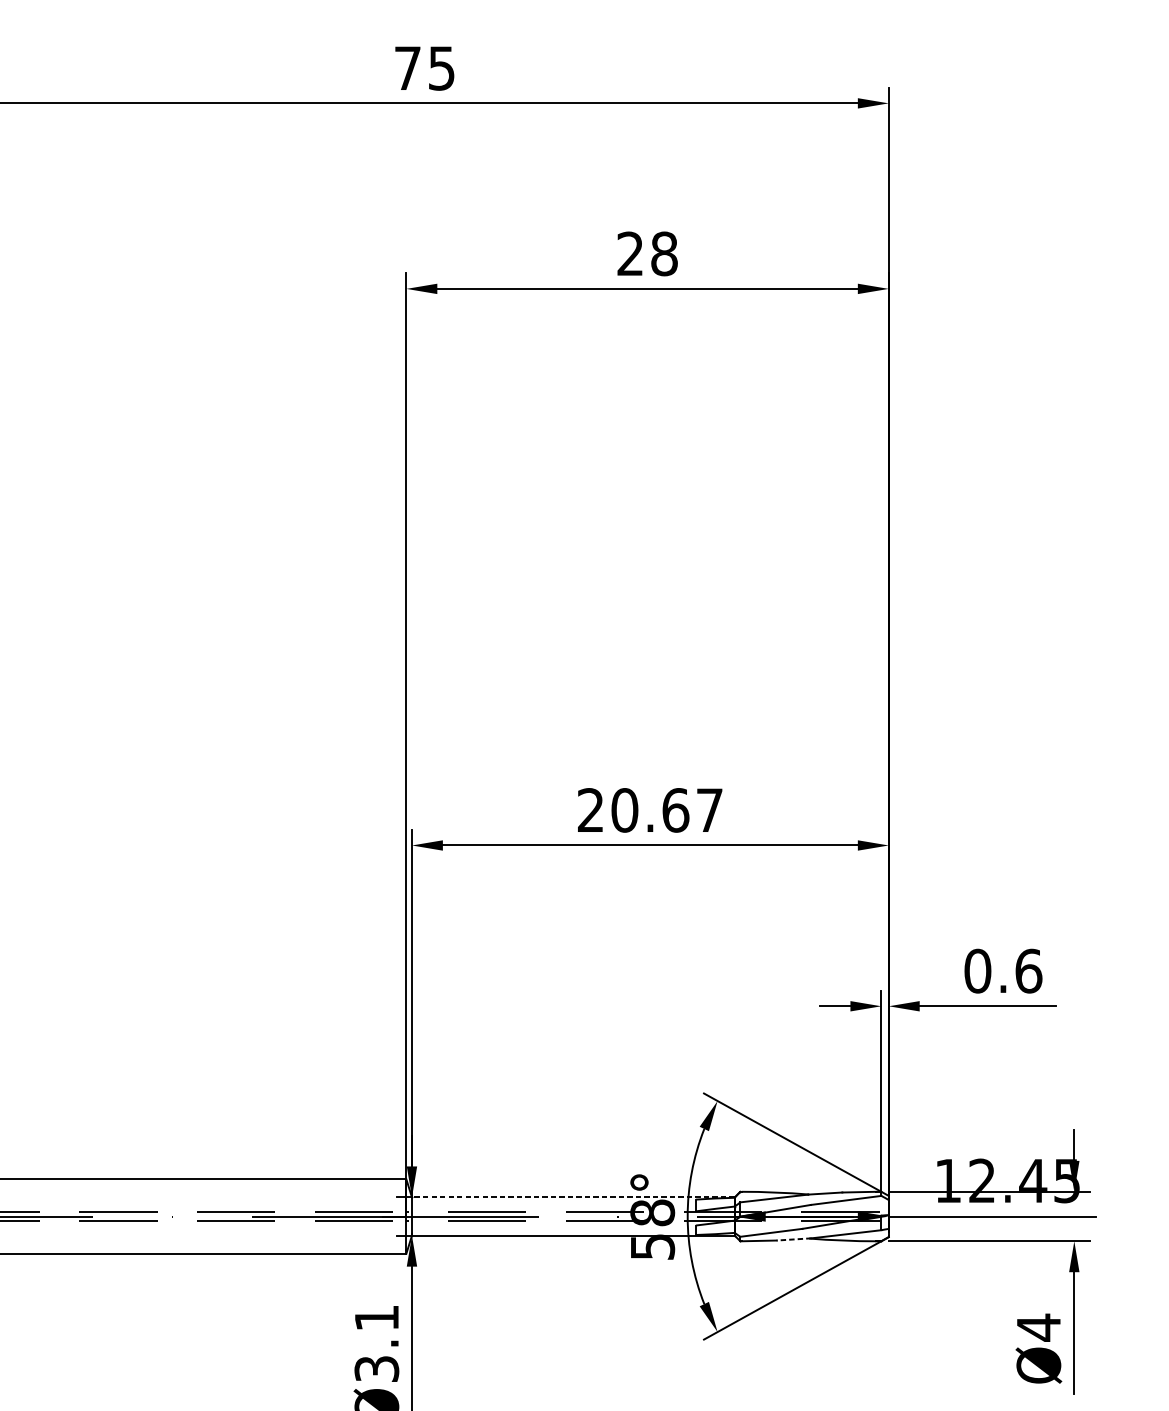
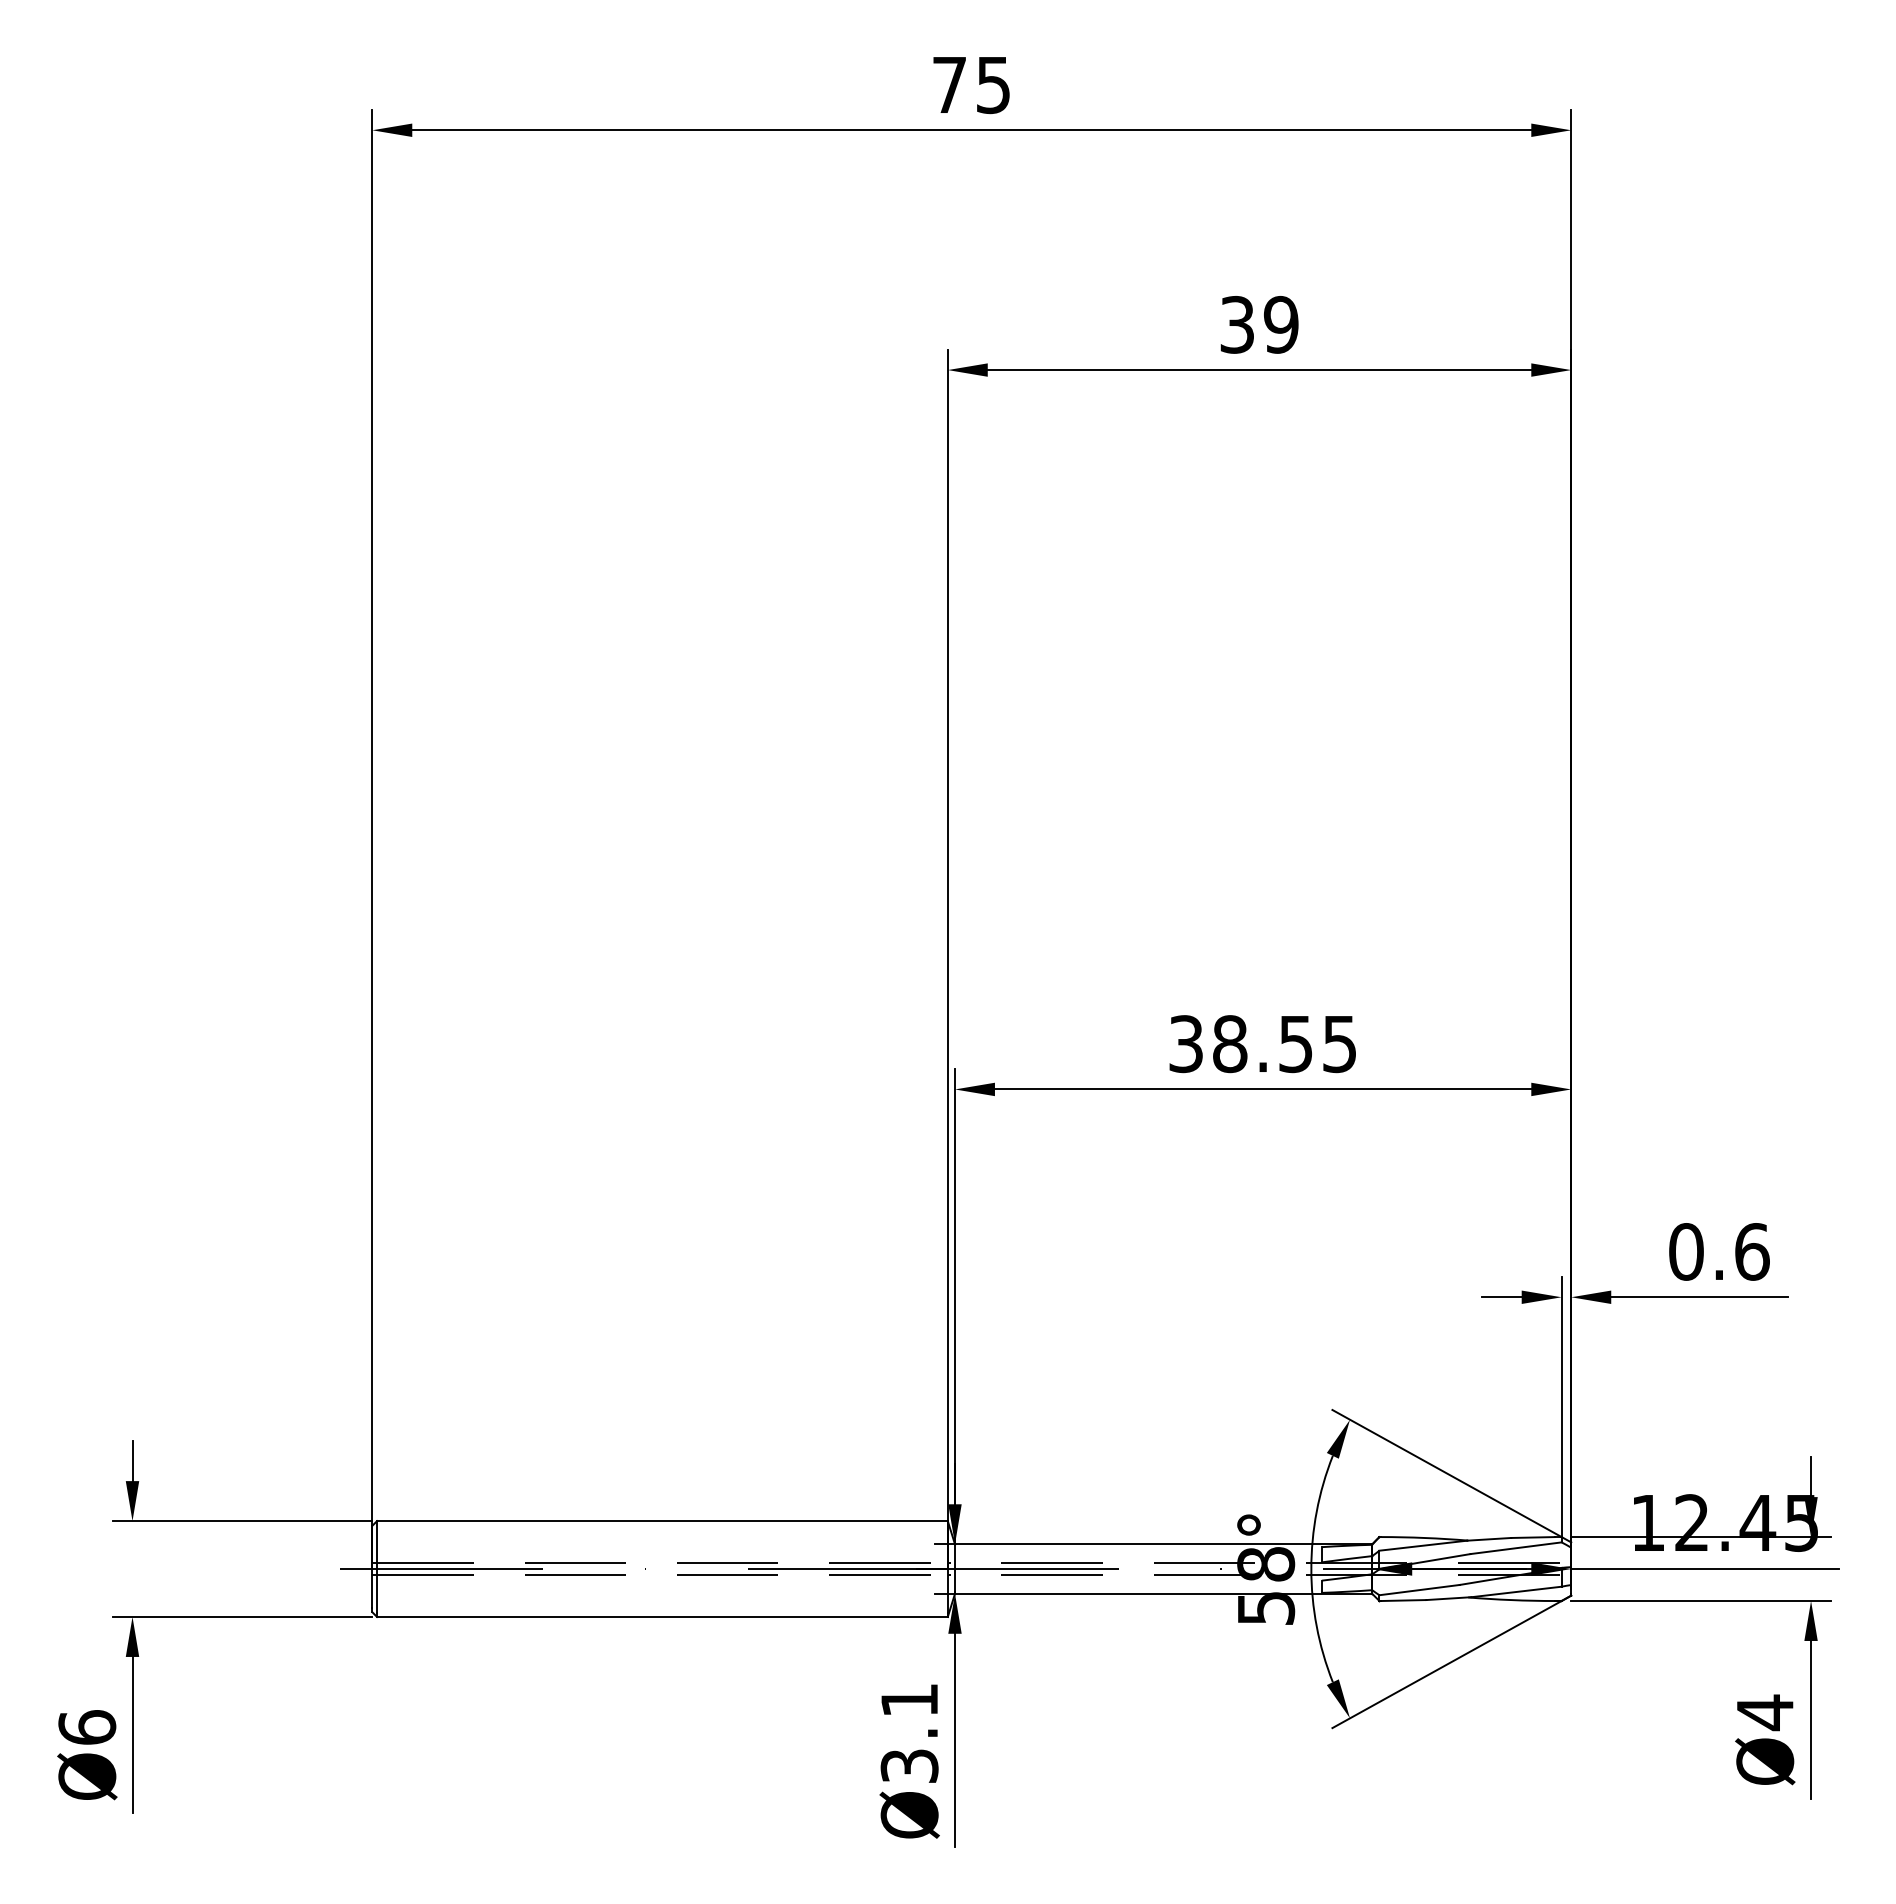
text: (647, 253) -> (1259, 324), 28 -> 39
text: (649, 810) -> (1262, 1044), 20.67 -> 38.55
line: (573, 1197) -> (1163, 1544), dashed -> solid
line: (793, 1239) -> (1448, 1598), dashed -> solid

